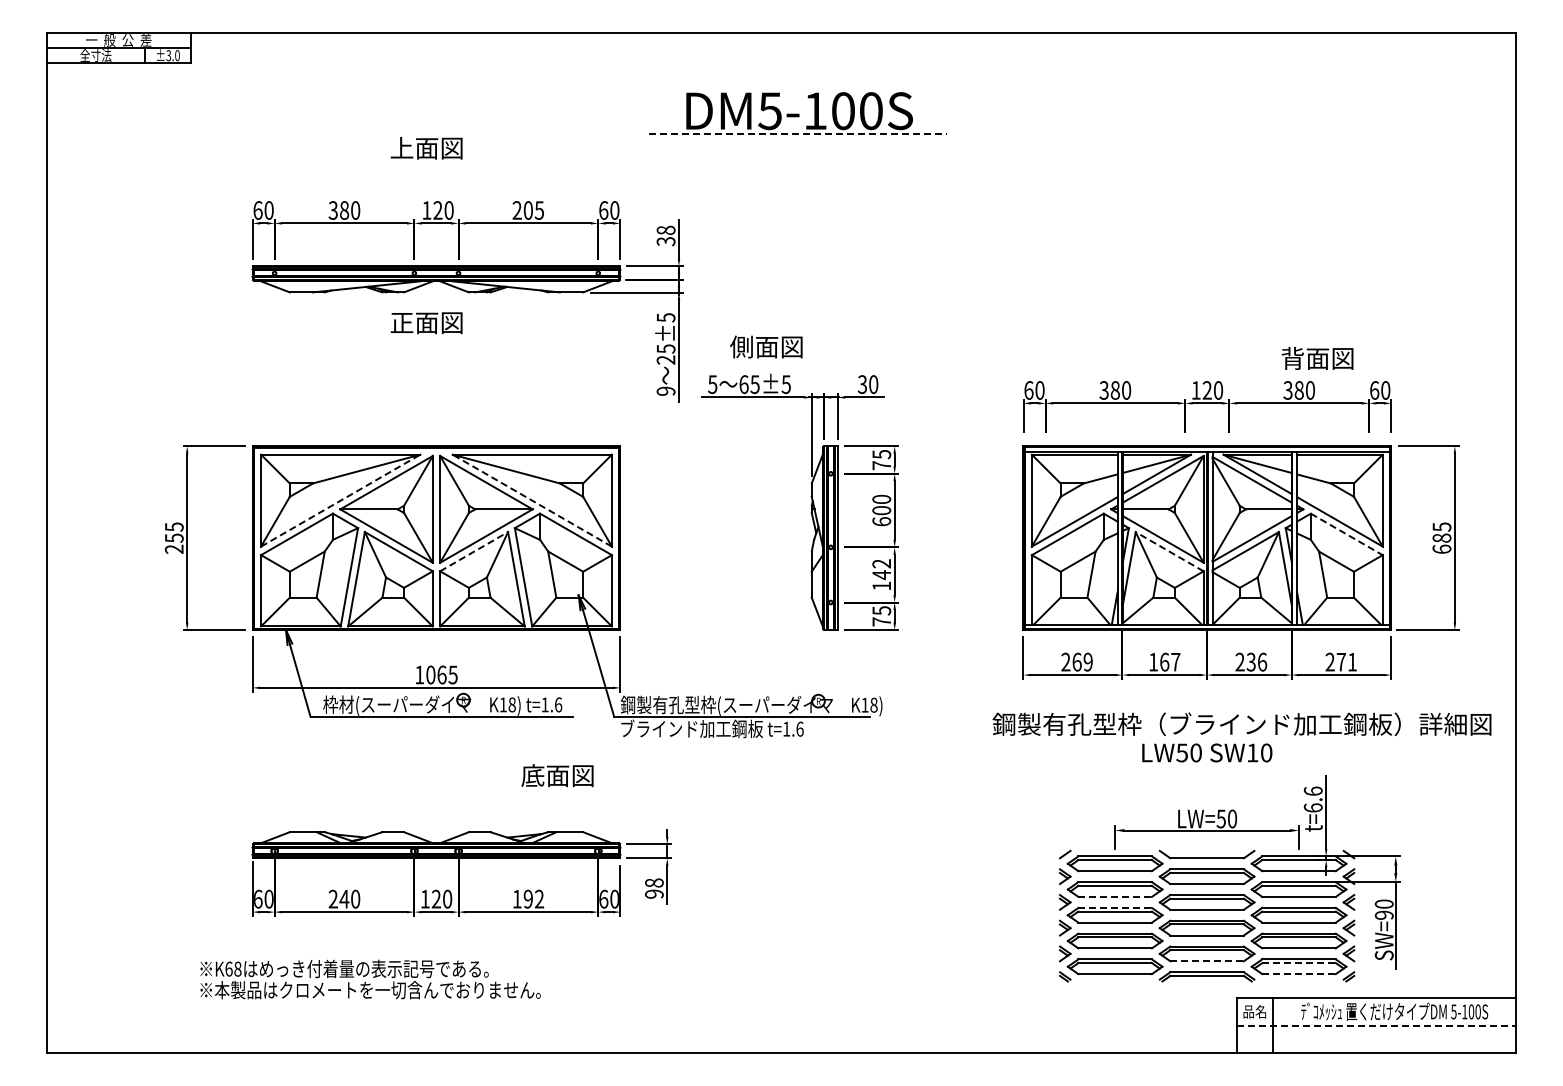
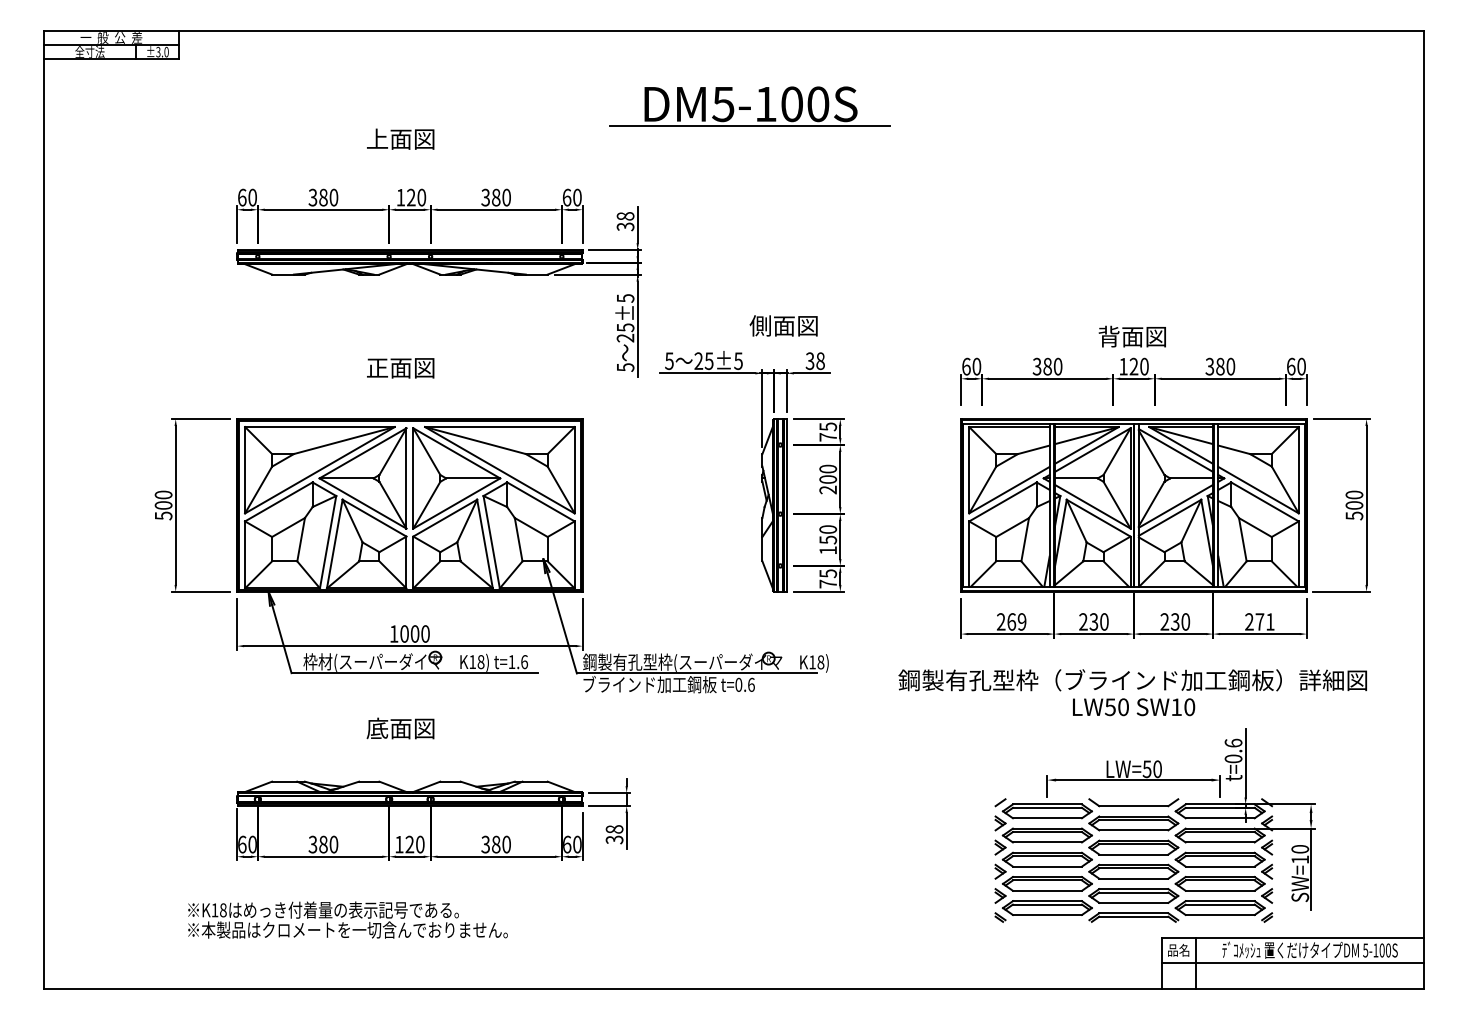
line: (798, 134) -> (749, 126), dashed -> solid
text: (528, 210) -> (496, 197), 205 -> 380
text: (426, 323) -> (400, 368), moved
text: (766, 346) -> (783, 325), moved
text: (1317, 358) -> (1132, 336), moved
text: (743, 384) -> (698, 361), 65±5 -> 25±5
text: (873, 384) -> (820, 361), 30 -> 38
text: (665, 391) -> (625, 367), 9 -> 5
line: (340, 500) -> (319, 470), dashed -> solid
line: (532, 500) -> (500, 470), dashed -> solid
text: (881, 521) -> (827, 489), 600 -> 200
line: (1347, 534) -> (1265, 502), dashed -> solid
text: (173, 538) -> (162, 505), 255 -> 500
text: (1441, 538) -> (1354, 505), 685 -> 500
line: (474, 551) -> (445, 517), dashed -> solid
line: (1169, 551) -> (1098, 517), dashed -> solid
text: (881, 569) -> (827, 534), 142 -> 150
text: (1164, 661) -> (1093, 621), 167 -> 230
text: (1262, 661) -> (1185, 621), 236 -> 230
text: (447, 674) -> (420, 633), 1065 -> 1000
text: (1241, 723) -> (1132, 679), moved
text: (786, 728) -> (738, 684), t=1.6 -> t=0.6
text: (557, 775) -> (400, 728), moved
text: (1312, 807) -> (1232, 758), t=6.6 -> t=0.6
text: (654, 893) -> (614, 839), 98 -> 38
line: (1115, 896) -> (1047, 842), dashed -> solid
text: (338, 898) -> (317, 843), 240 -> 380
text: (528, 898) -> (496, 843), 192 -> 380
line: (1115, 907) -> (1047, 852), dashed -> solid
text: (1383, 914) -> (1299, 858), SW=90 -> SW=10
line: (1207, 961) -> (1134, 903), dashed -> solid
line: (1299, 963) -> (1220, 905), dashed -> solid
text: (228, 968) -> (214, 909), K68 -> K18
line: (1299, 974) -> (1220, 915), dashed -> solid
line: (1376, 1025) -> (1292, 963), dashed -> solid

